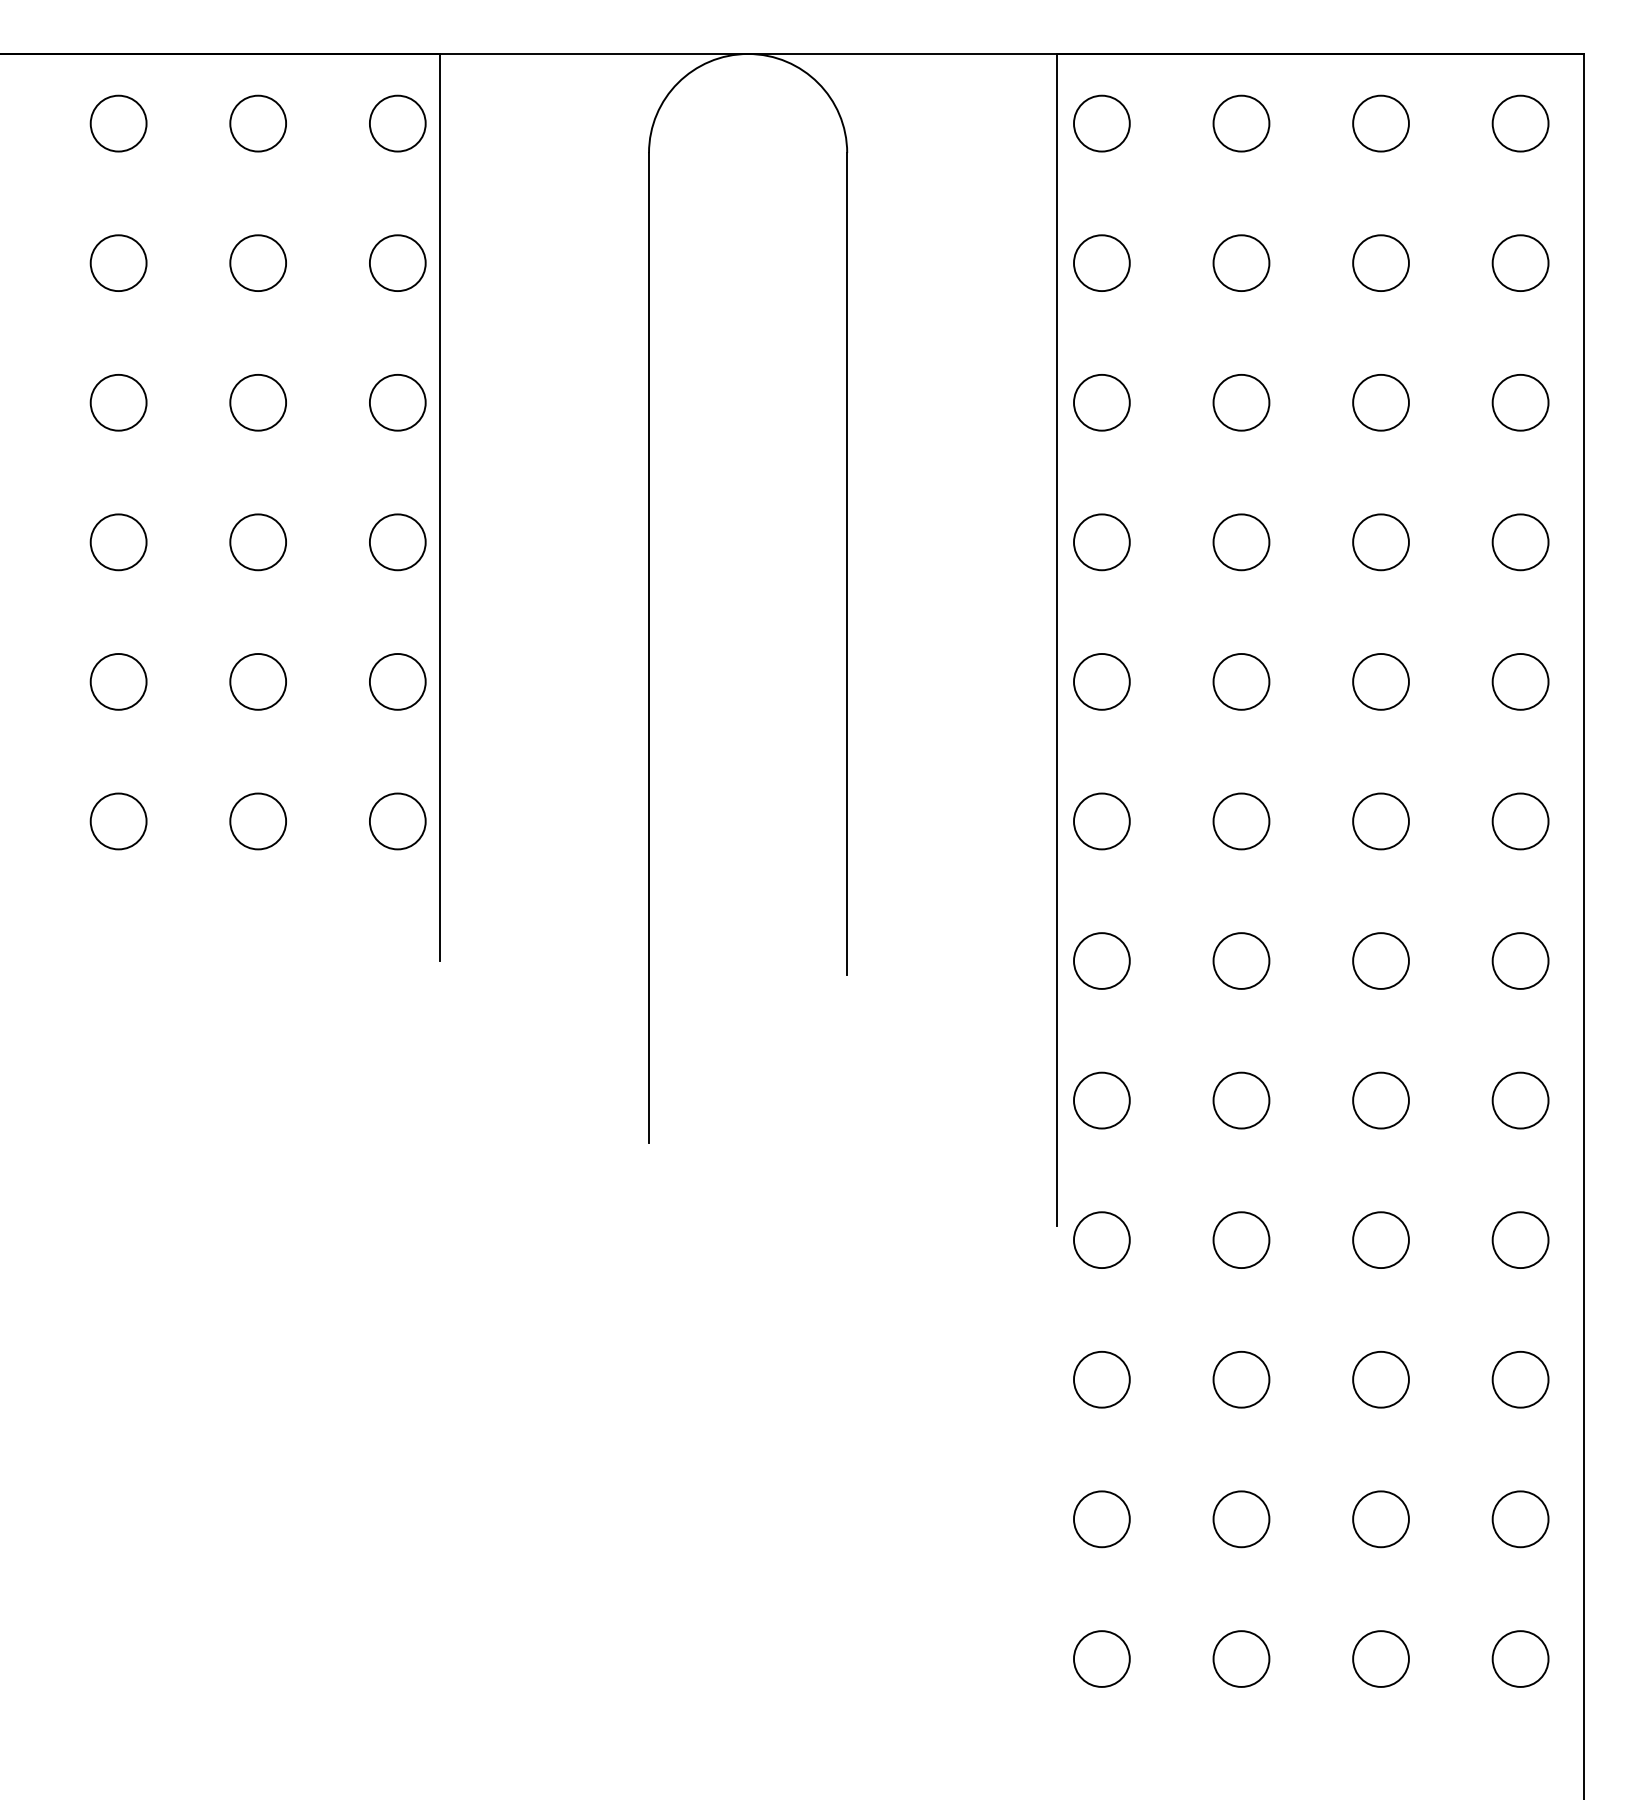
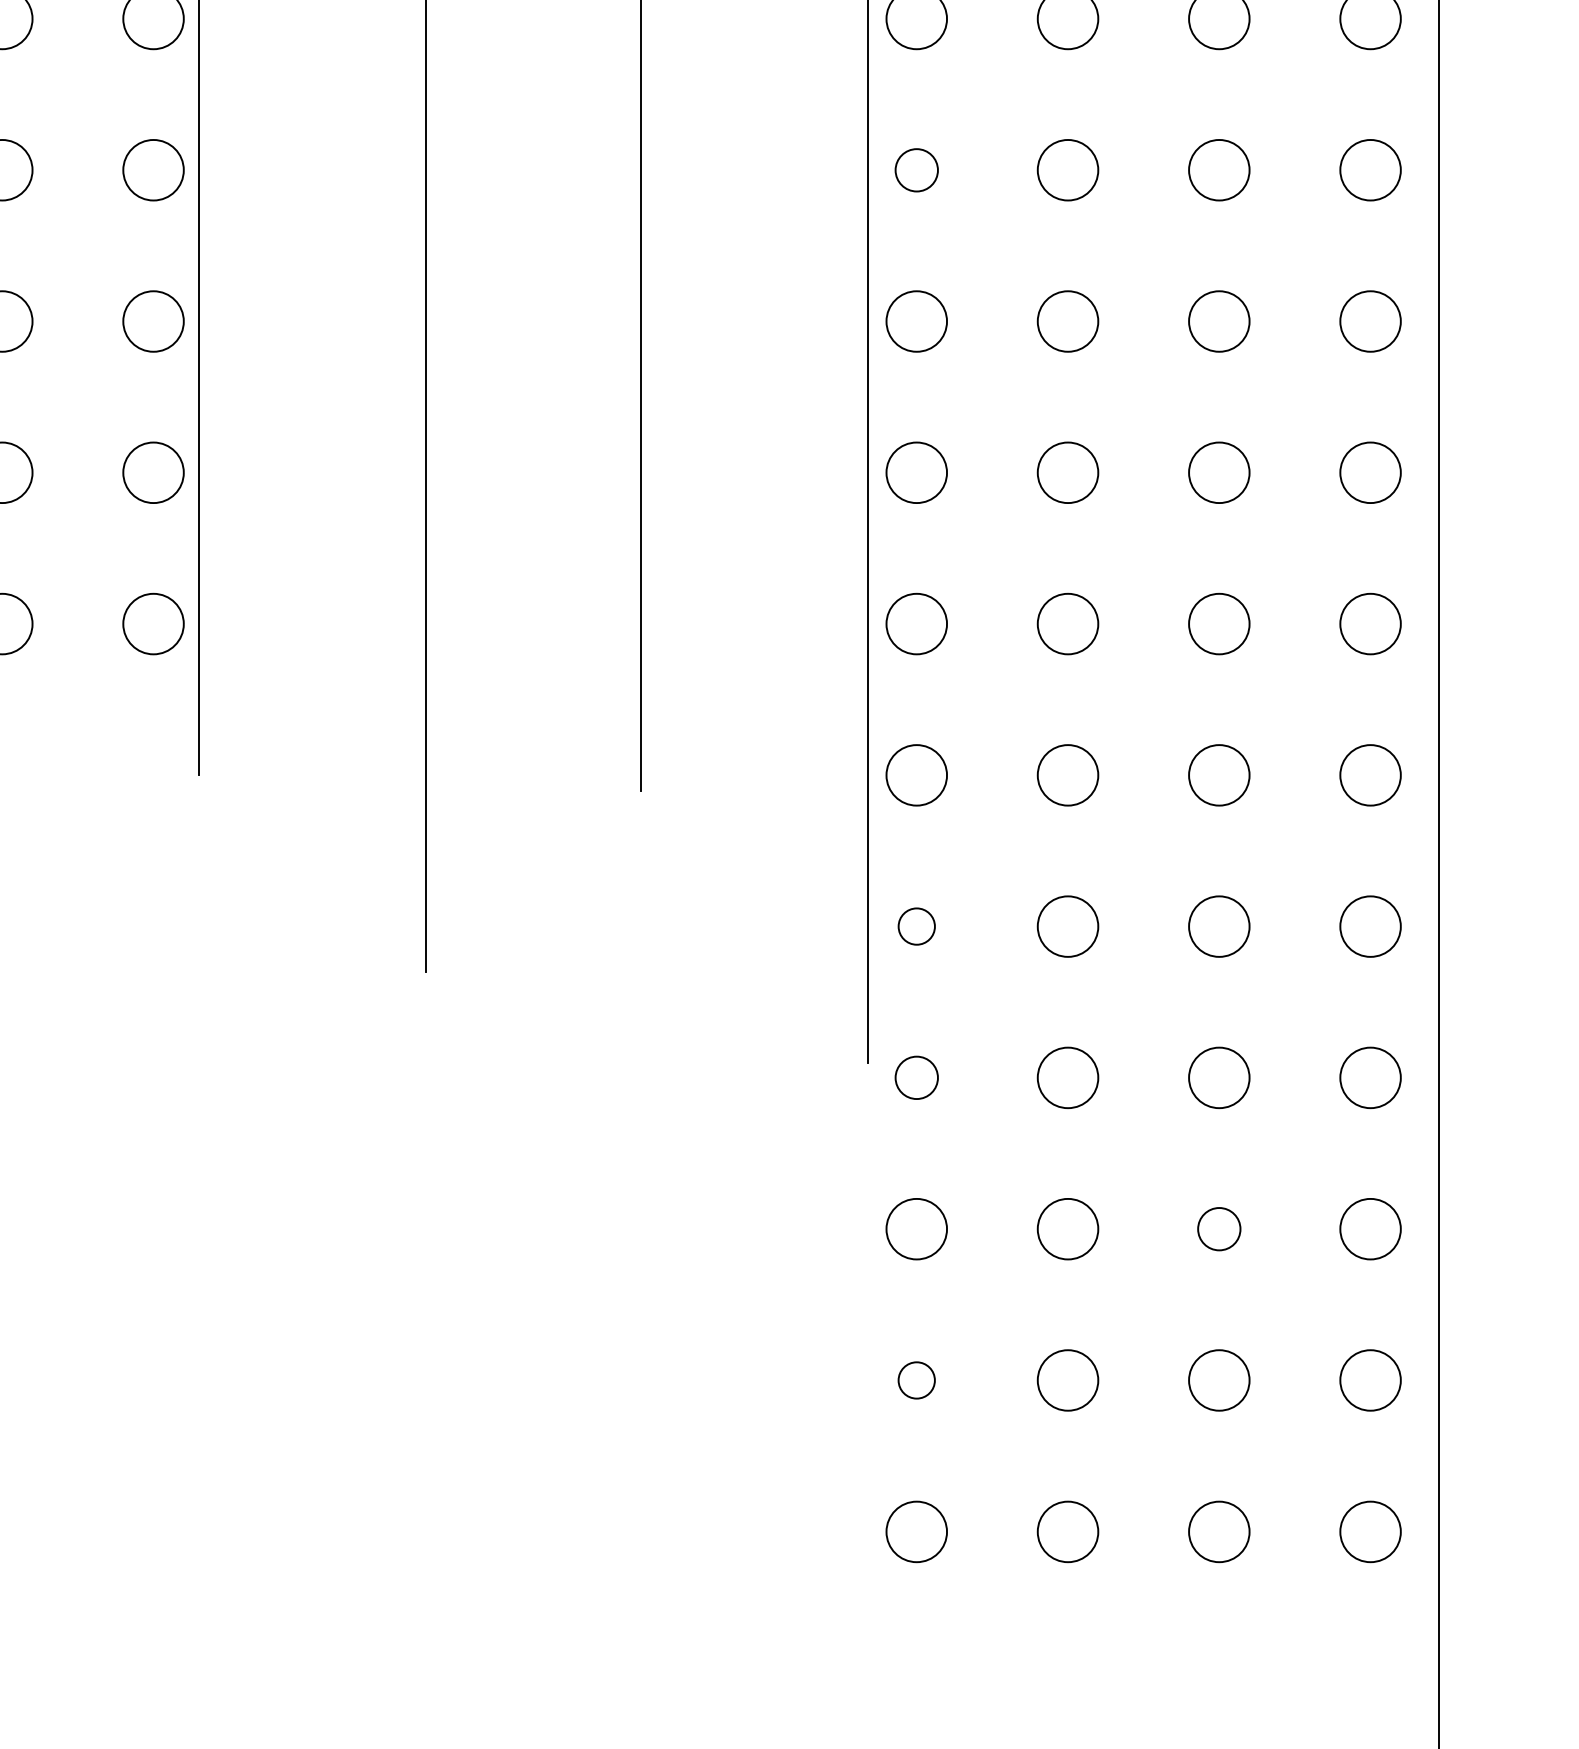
circle: (1101, 402) -> (916, 169), size x0.7
circle: (1101, 1100) -> (916, 926), size x0.6
circle: (1101, 1239) -> (916, 1077), size x0.7
circle: (1380, 1379) -> (1218, 1228), size x0.7
circle: (1101, 1519) -> (916, 1380), size x0.6

